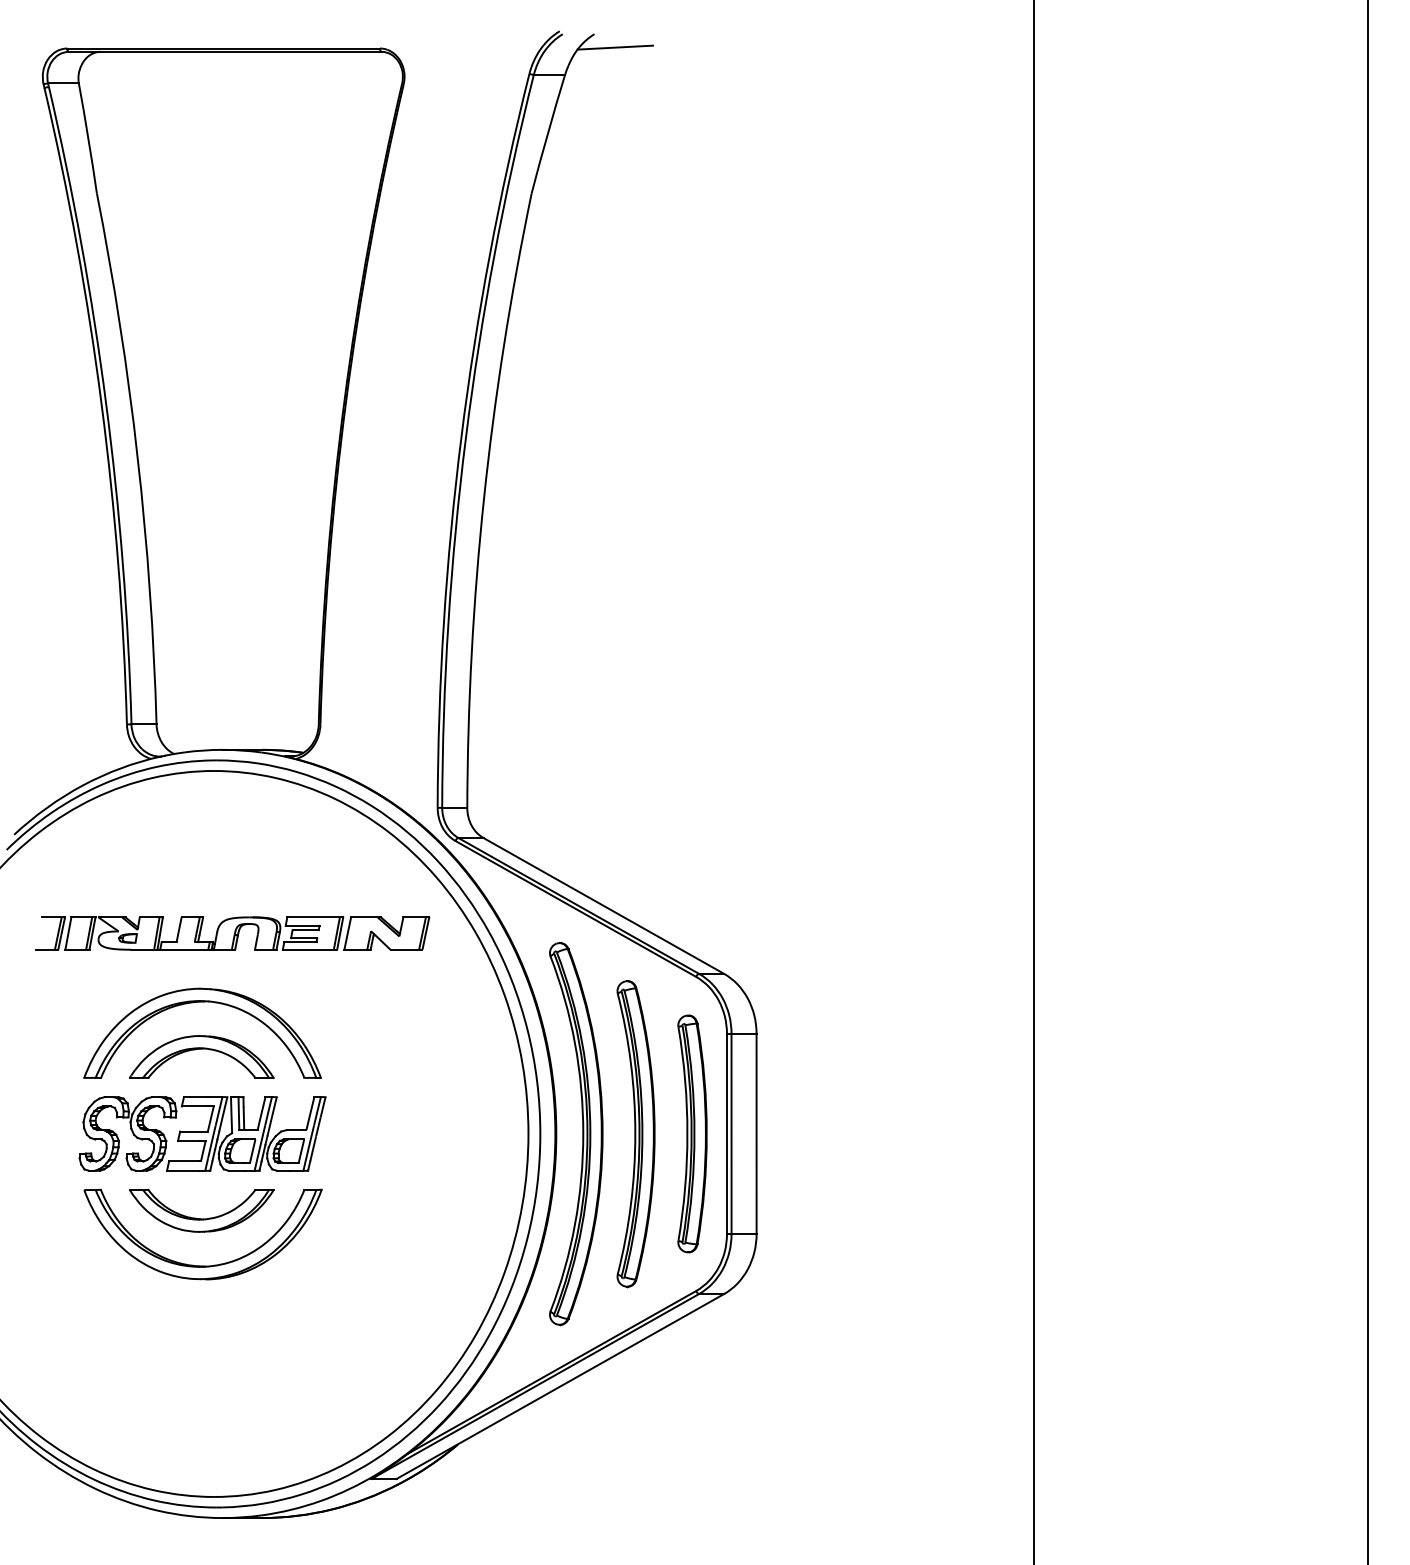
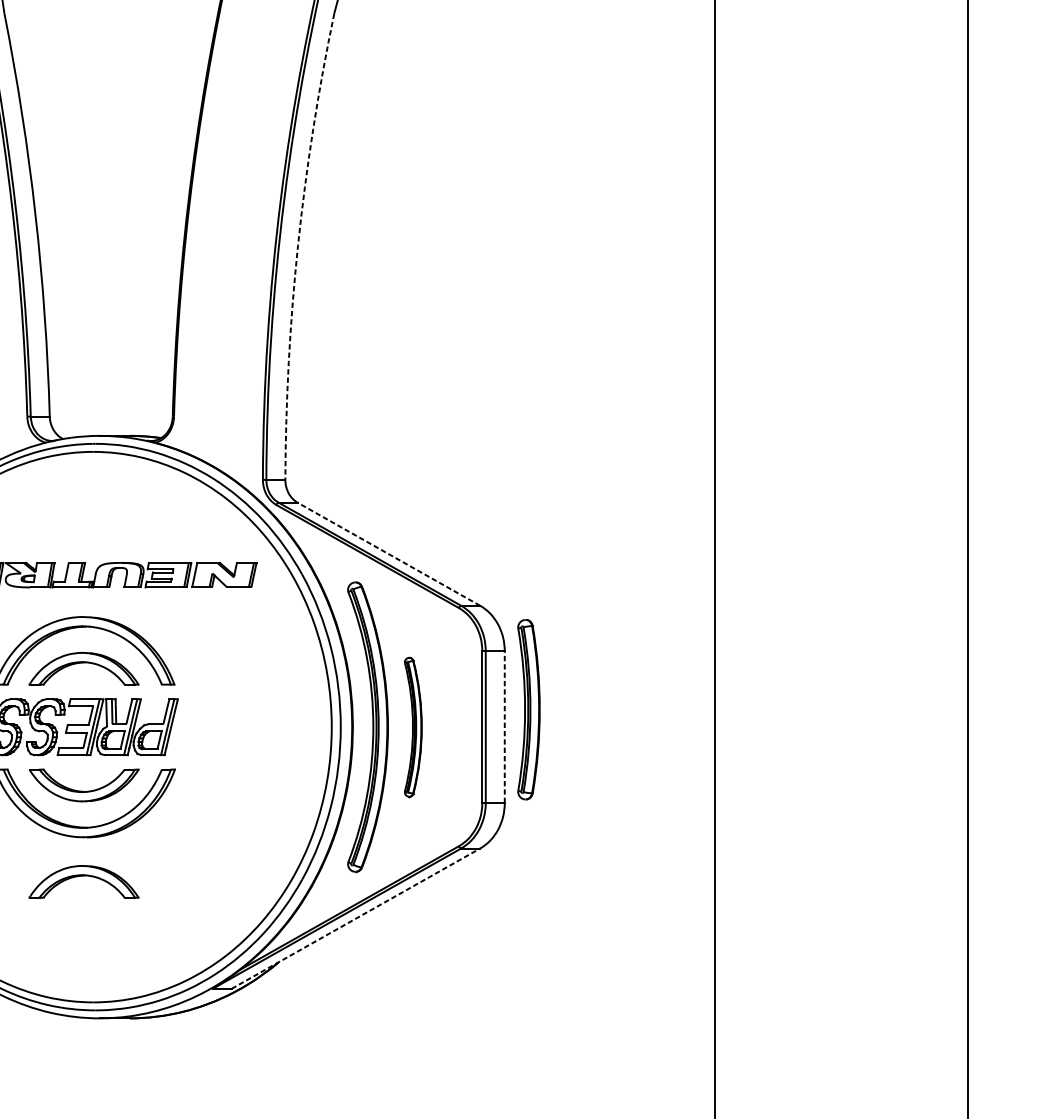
arc: (483, 498) -> (297, 245), solid -> dashed
line: (603, 905) -> (388, 553), solid -> dashed
part: (692, 1133) -> (528, 709), moved
line: (756, 1133) -> (504, 726), solid -> dashed
part: (635, 1134) -> (412, 727), size x0.6
part: (201, 1330) -> (83, 876), added
line: (560, 1386) -> (356, 918), solid -> dashed

